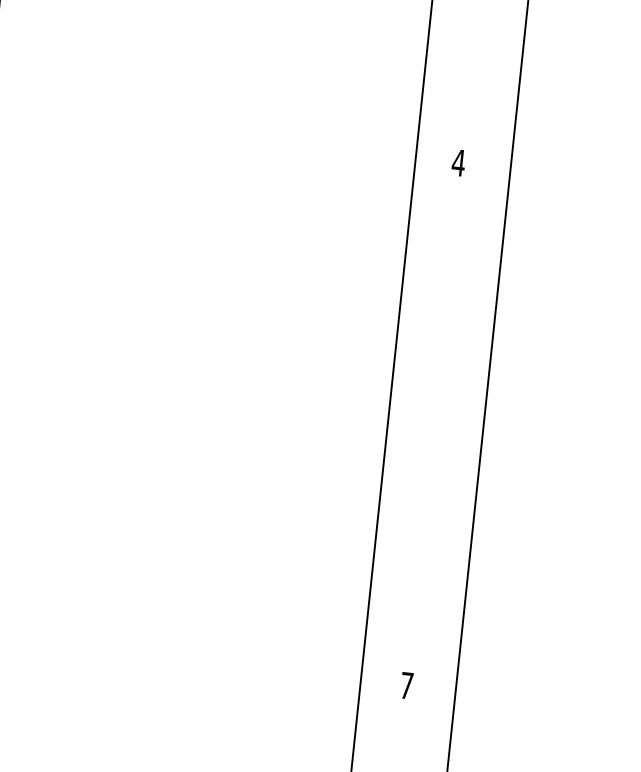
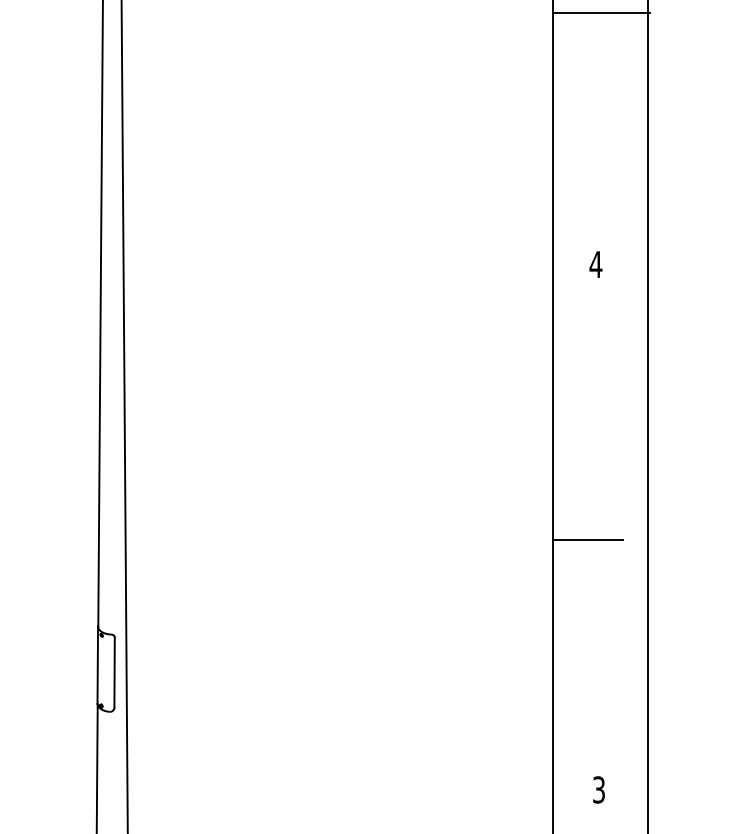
line: (421, 435) -> (587, 539), added
text: (406, 685) -> (598, 789), 7 -> 3

